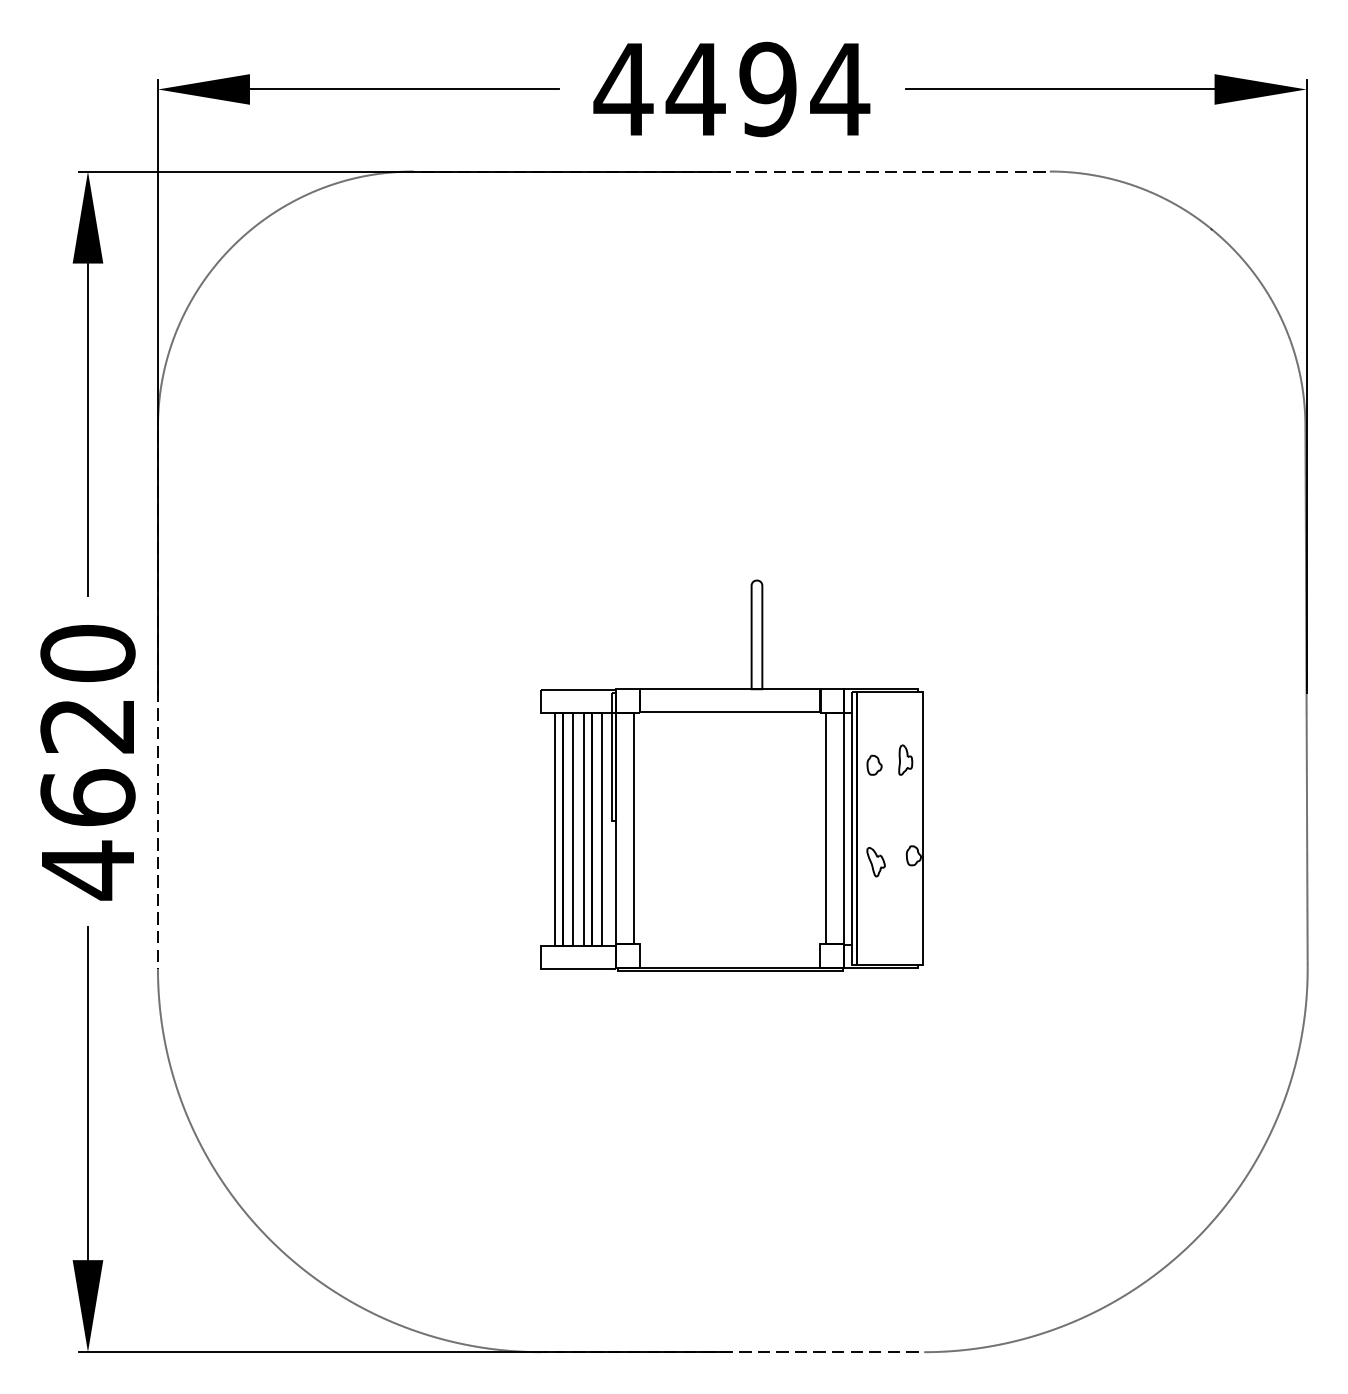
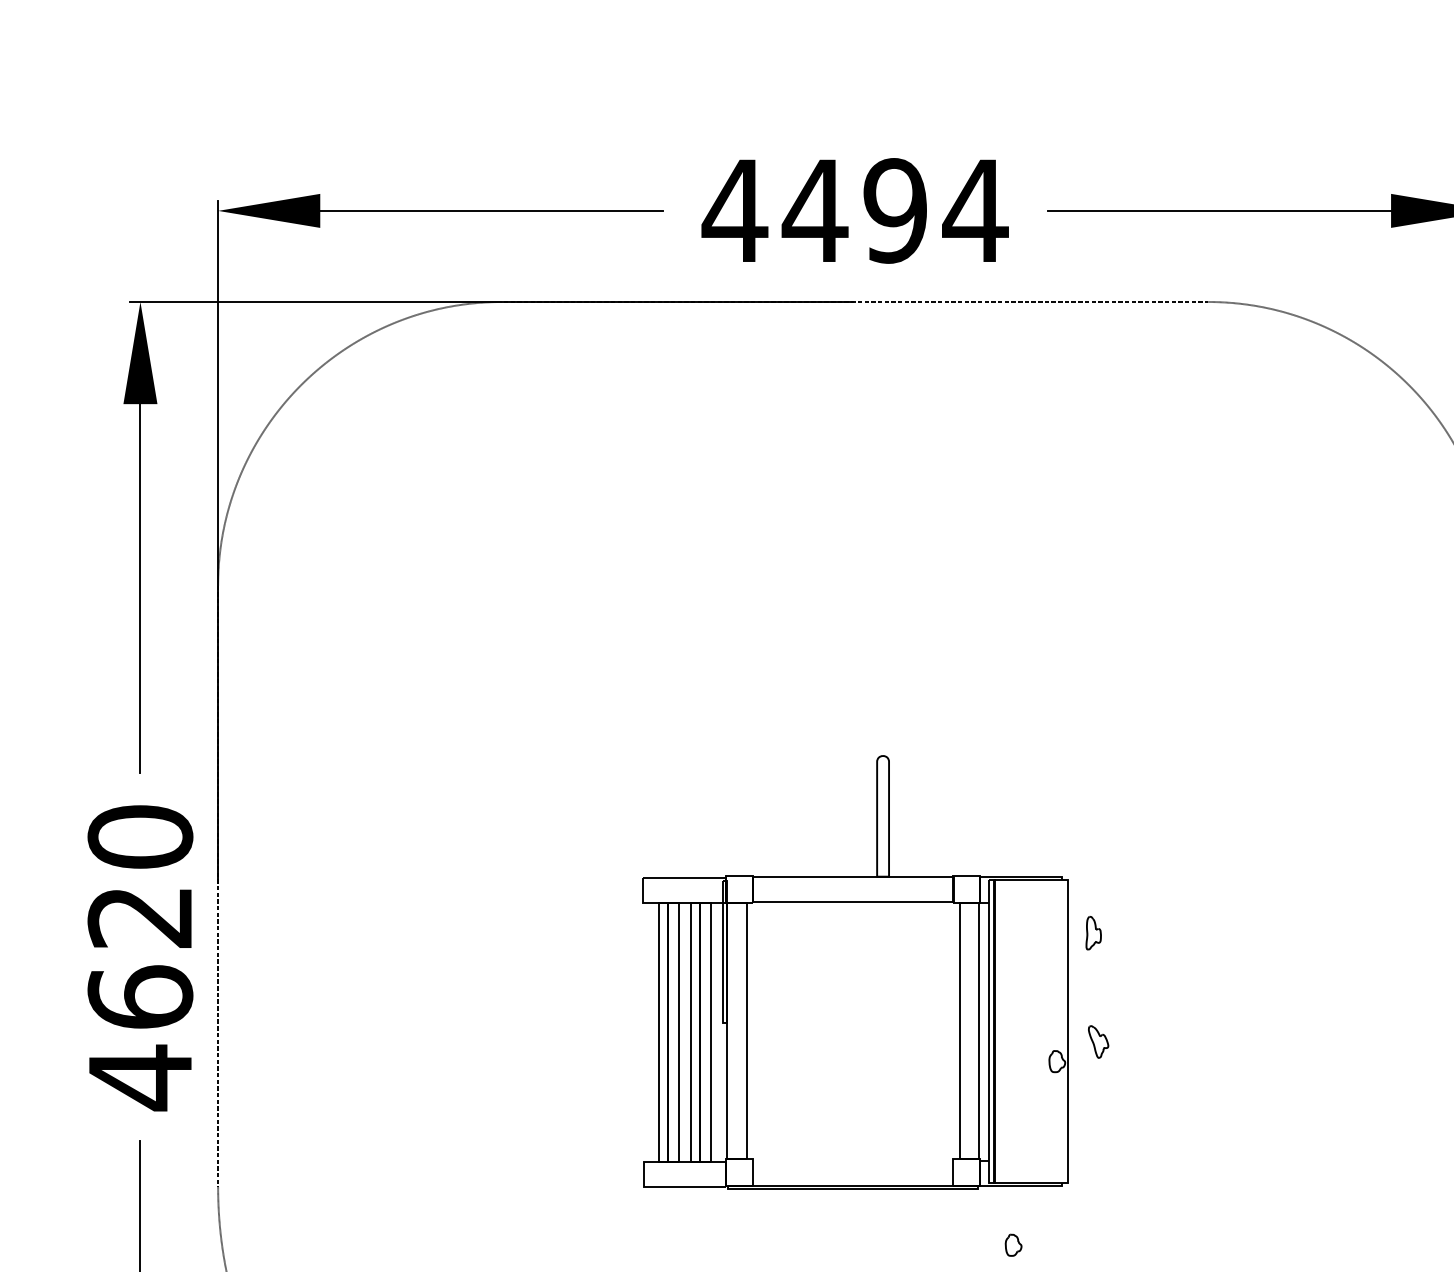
part: (905, 759) -> (1093, 932), moved
part: (874, 764) -> (1013, 1244), moved
part: (875, 862) -> (1097, 1042), moved

